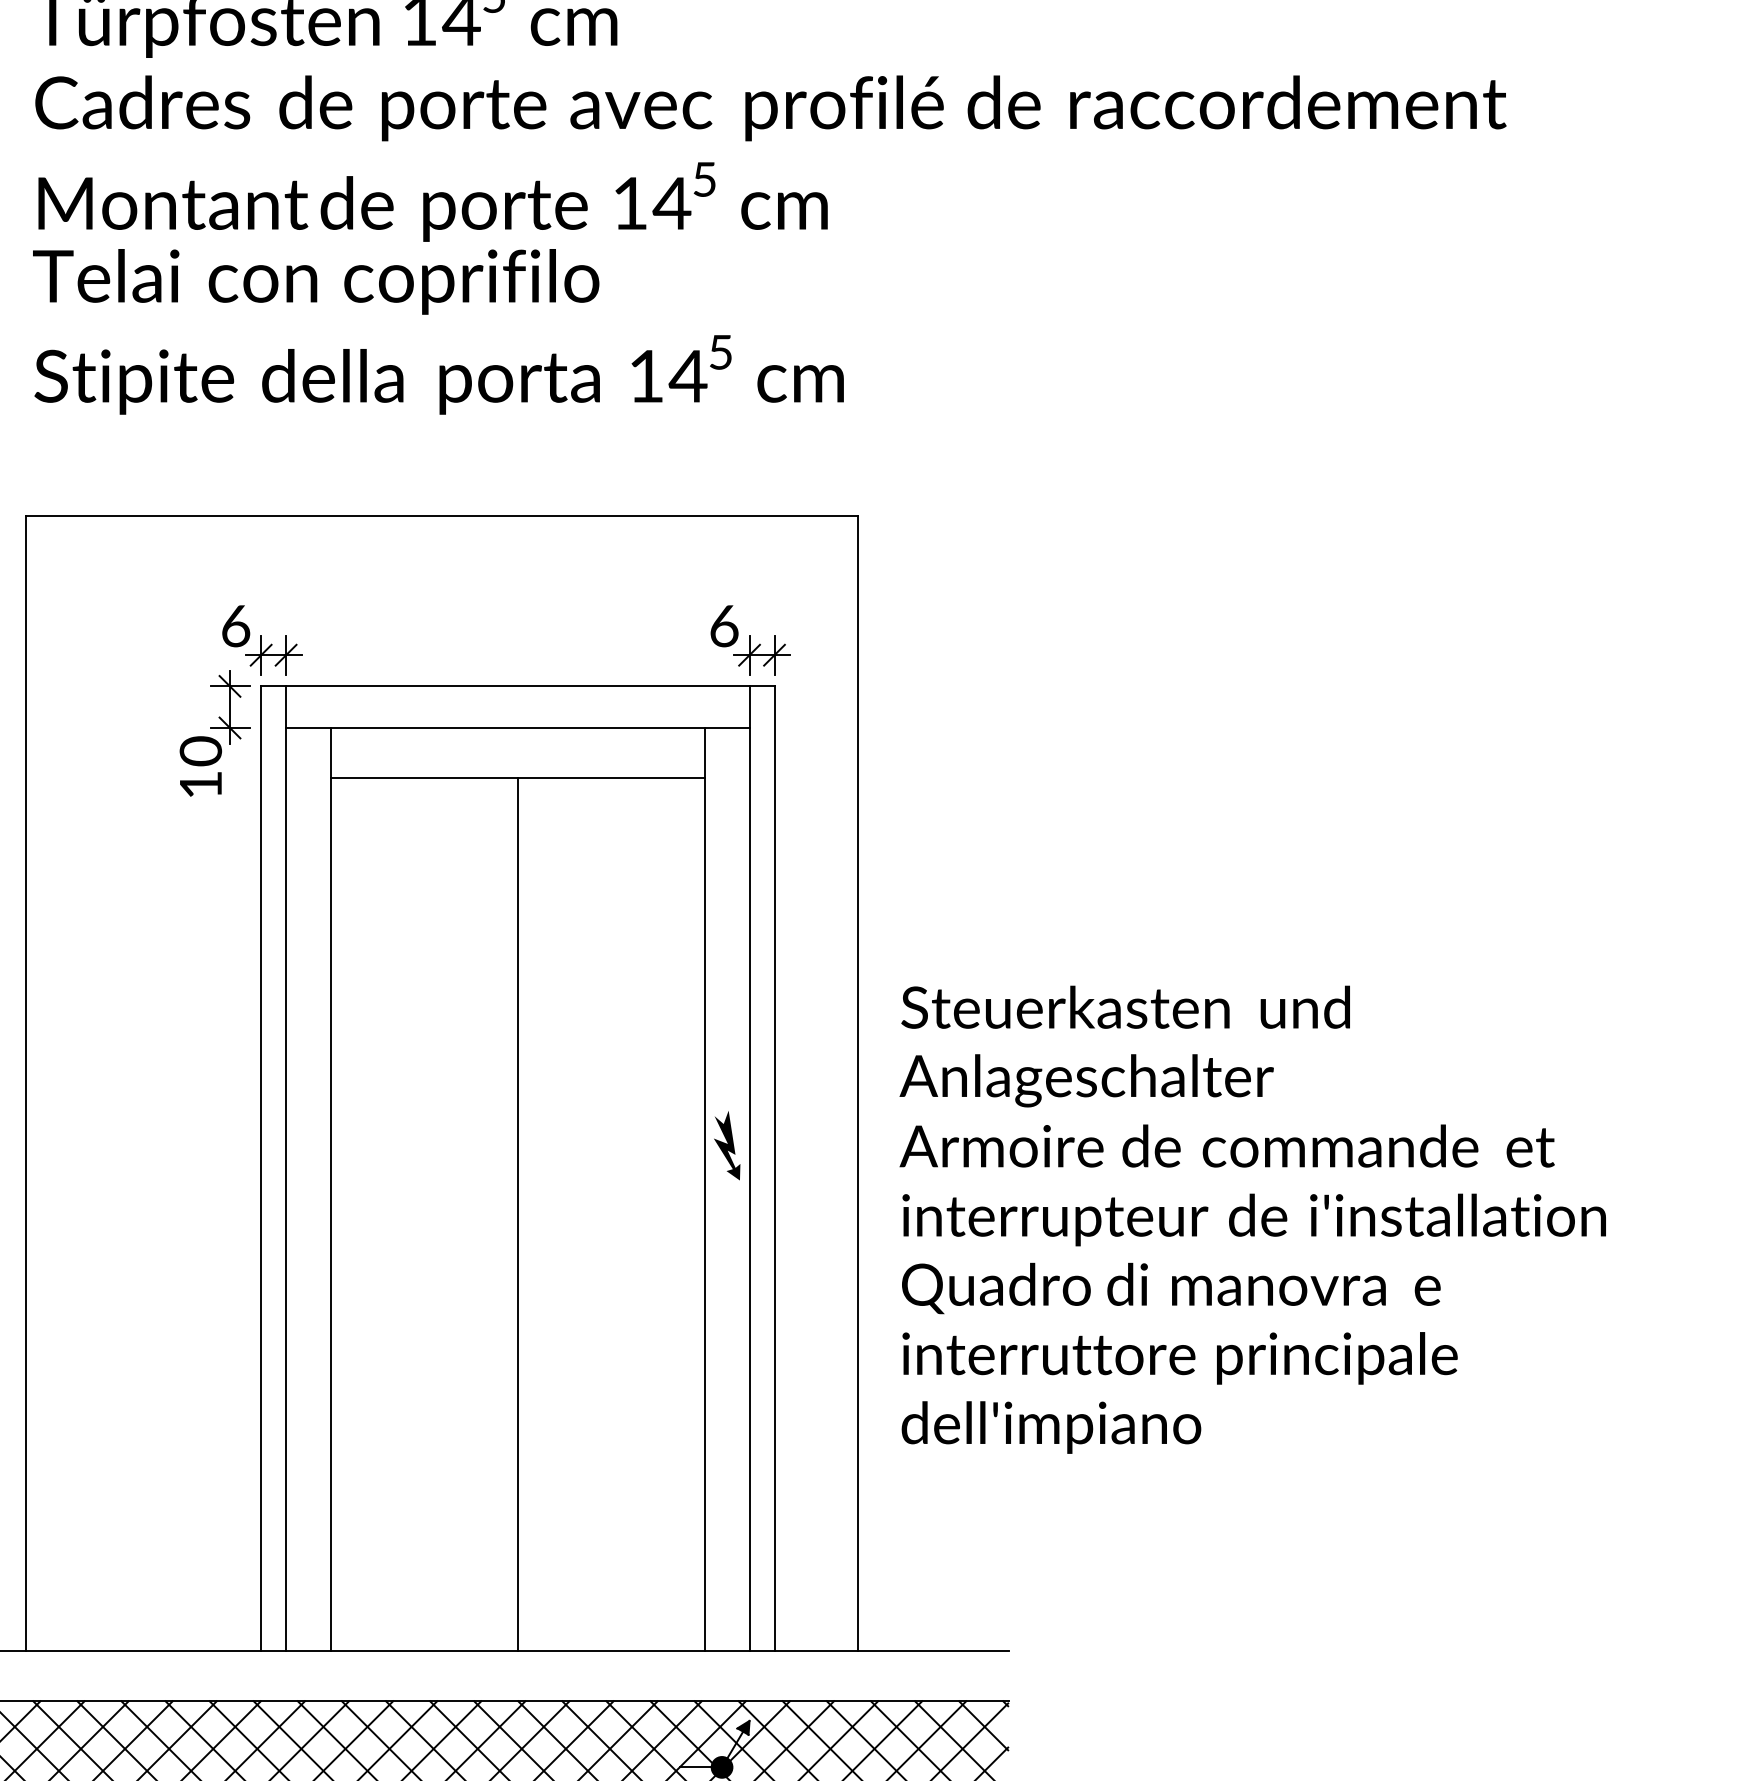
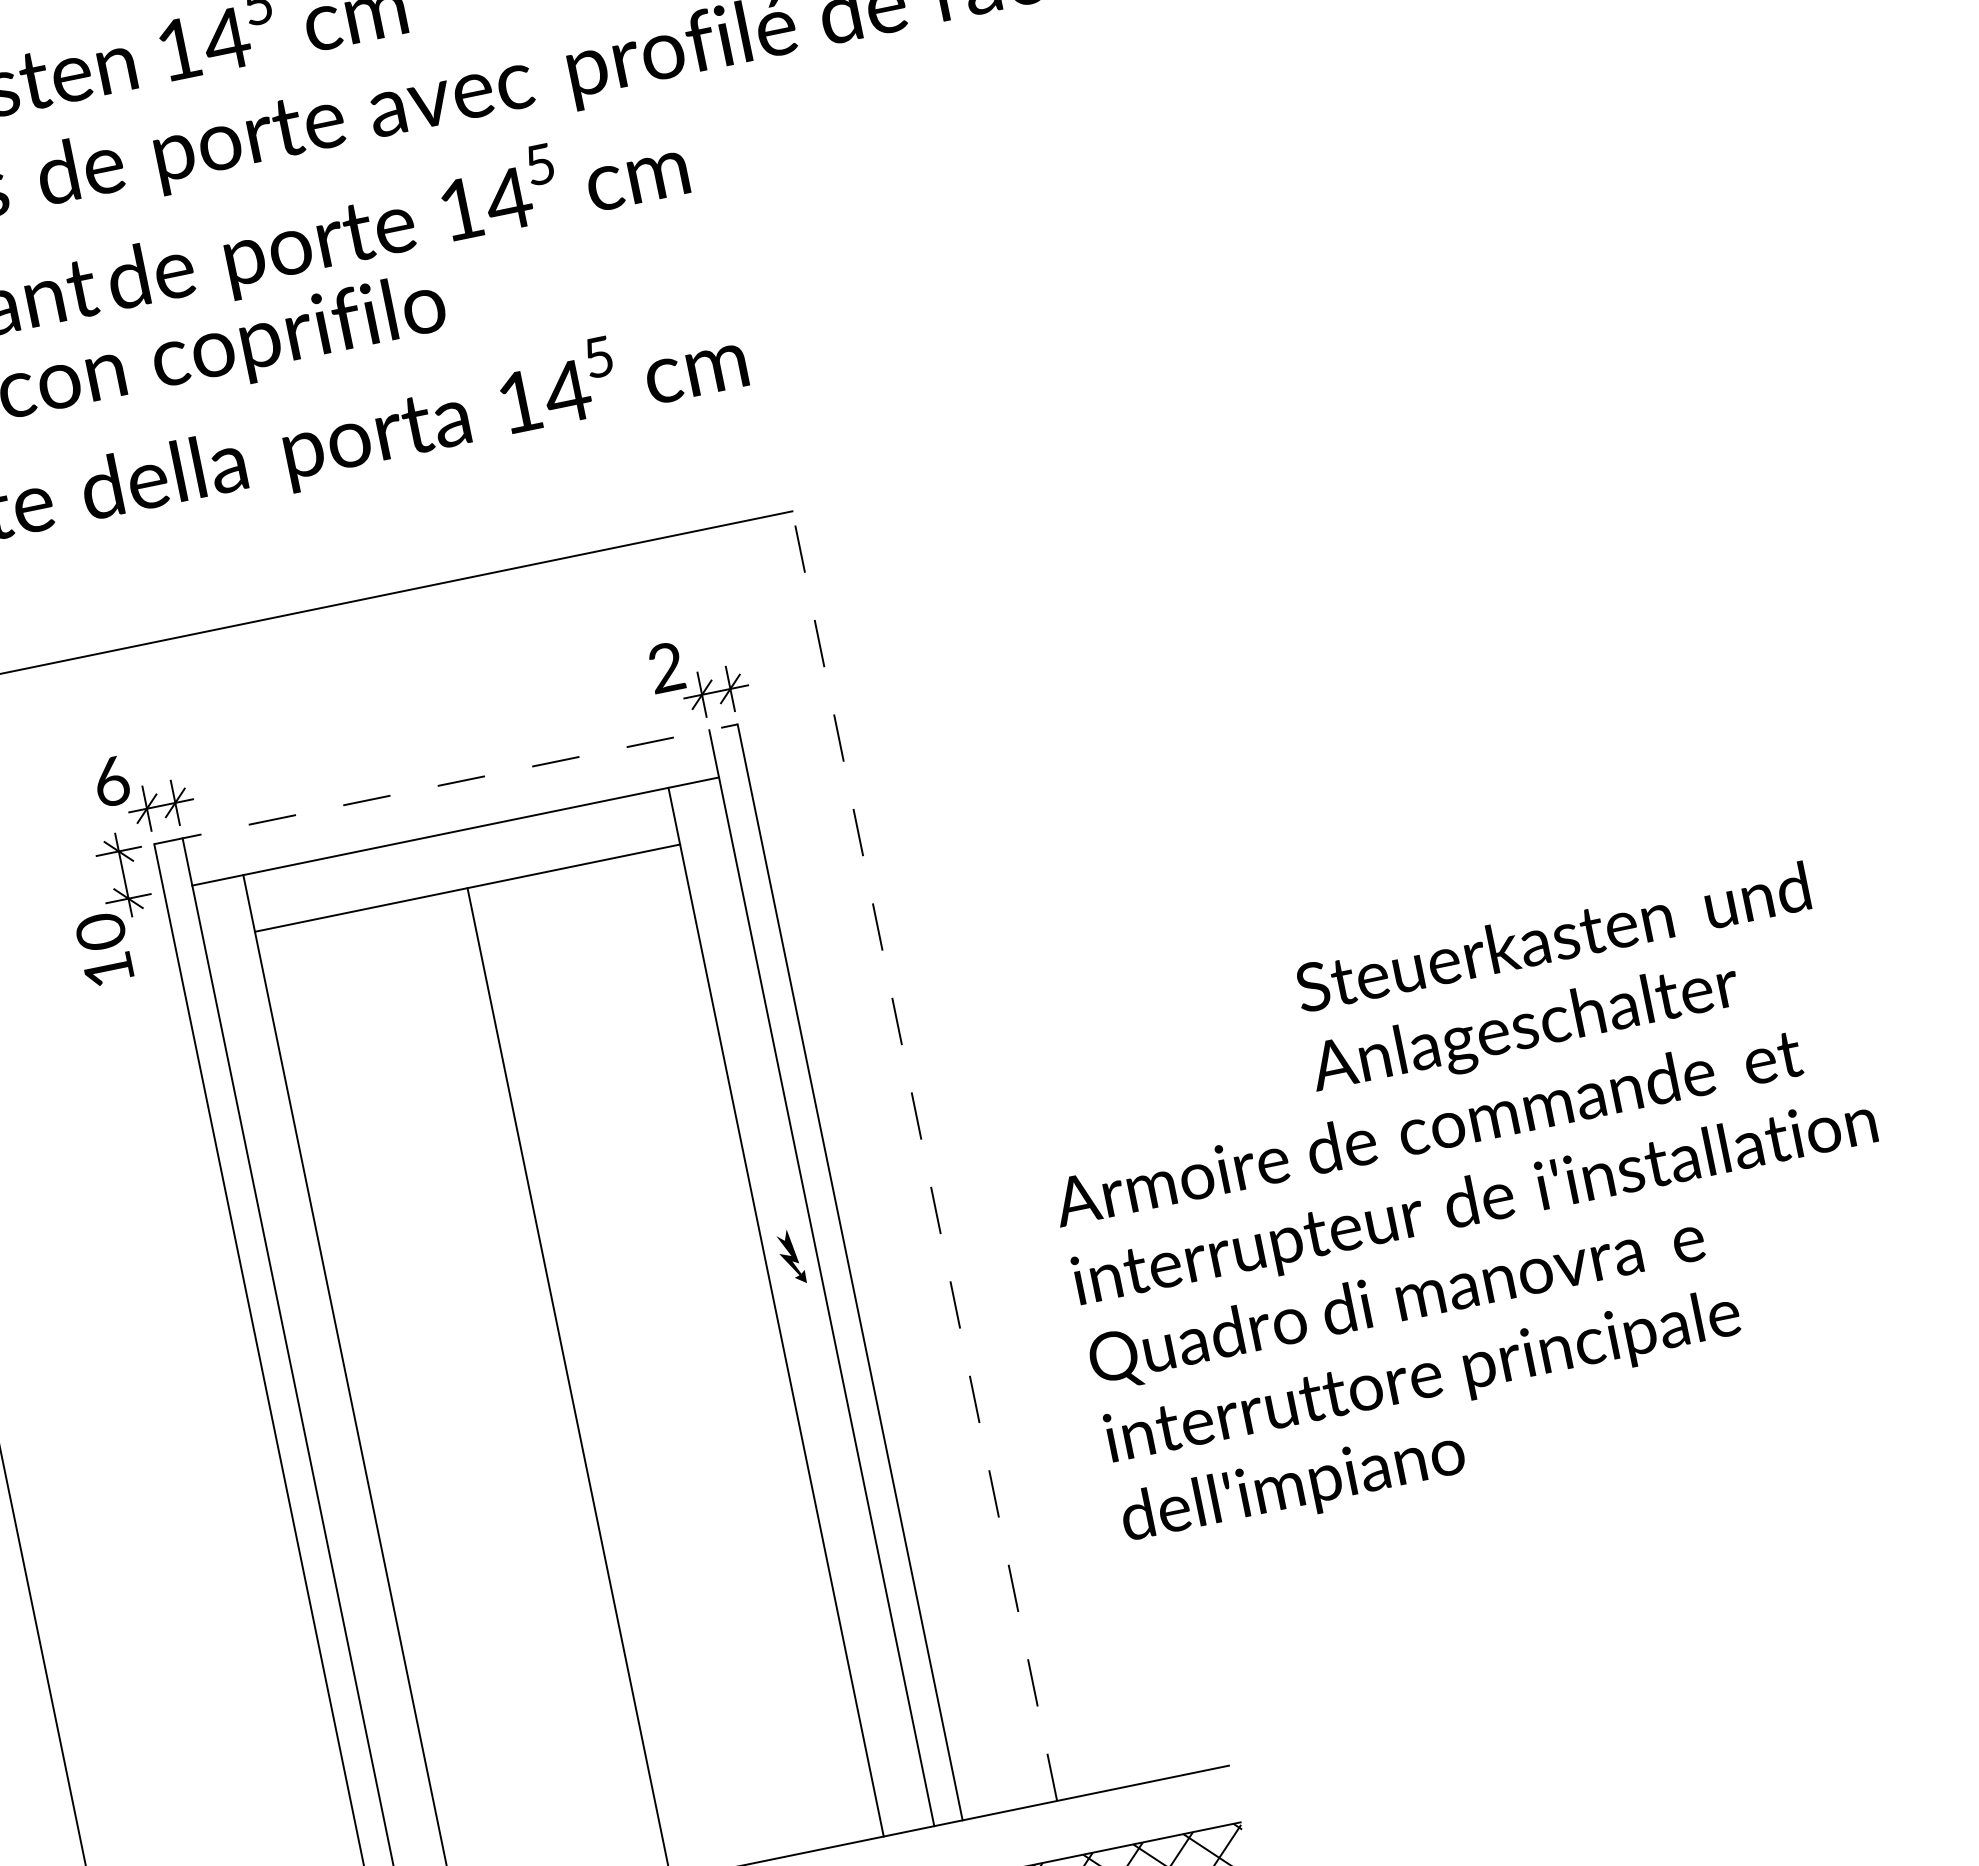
text: (724, 626) -> (666, 667), 6 -> 2
line: (517, 686) -> (445, 784), solid -> dashed
text: (1124, 1046) -> (1560, 982), moved
line: (857, 1082) -> (924, 1155), solid -> dashed
part: (727, 1145) -> (791, 1257), size x0.7
text: (1252, 1288) -> (1489, 1283), moved

